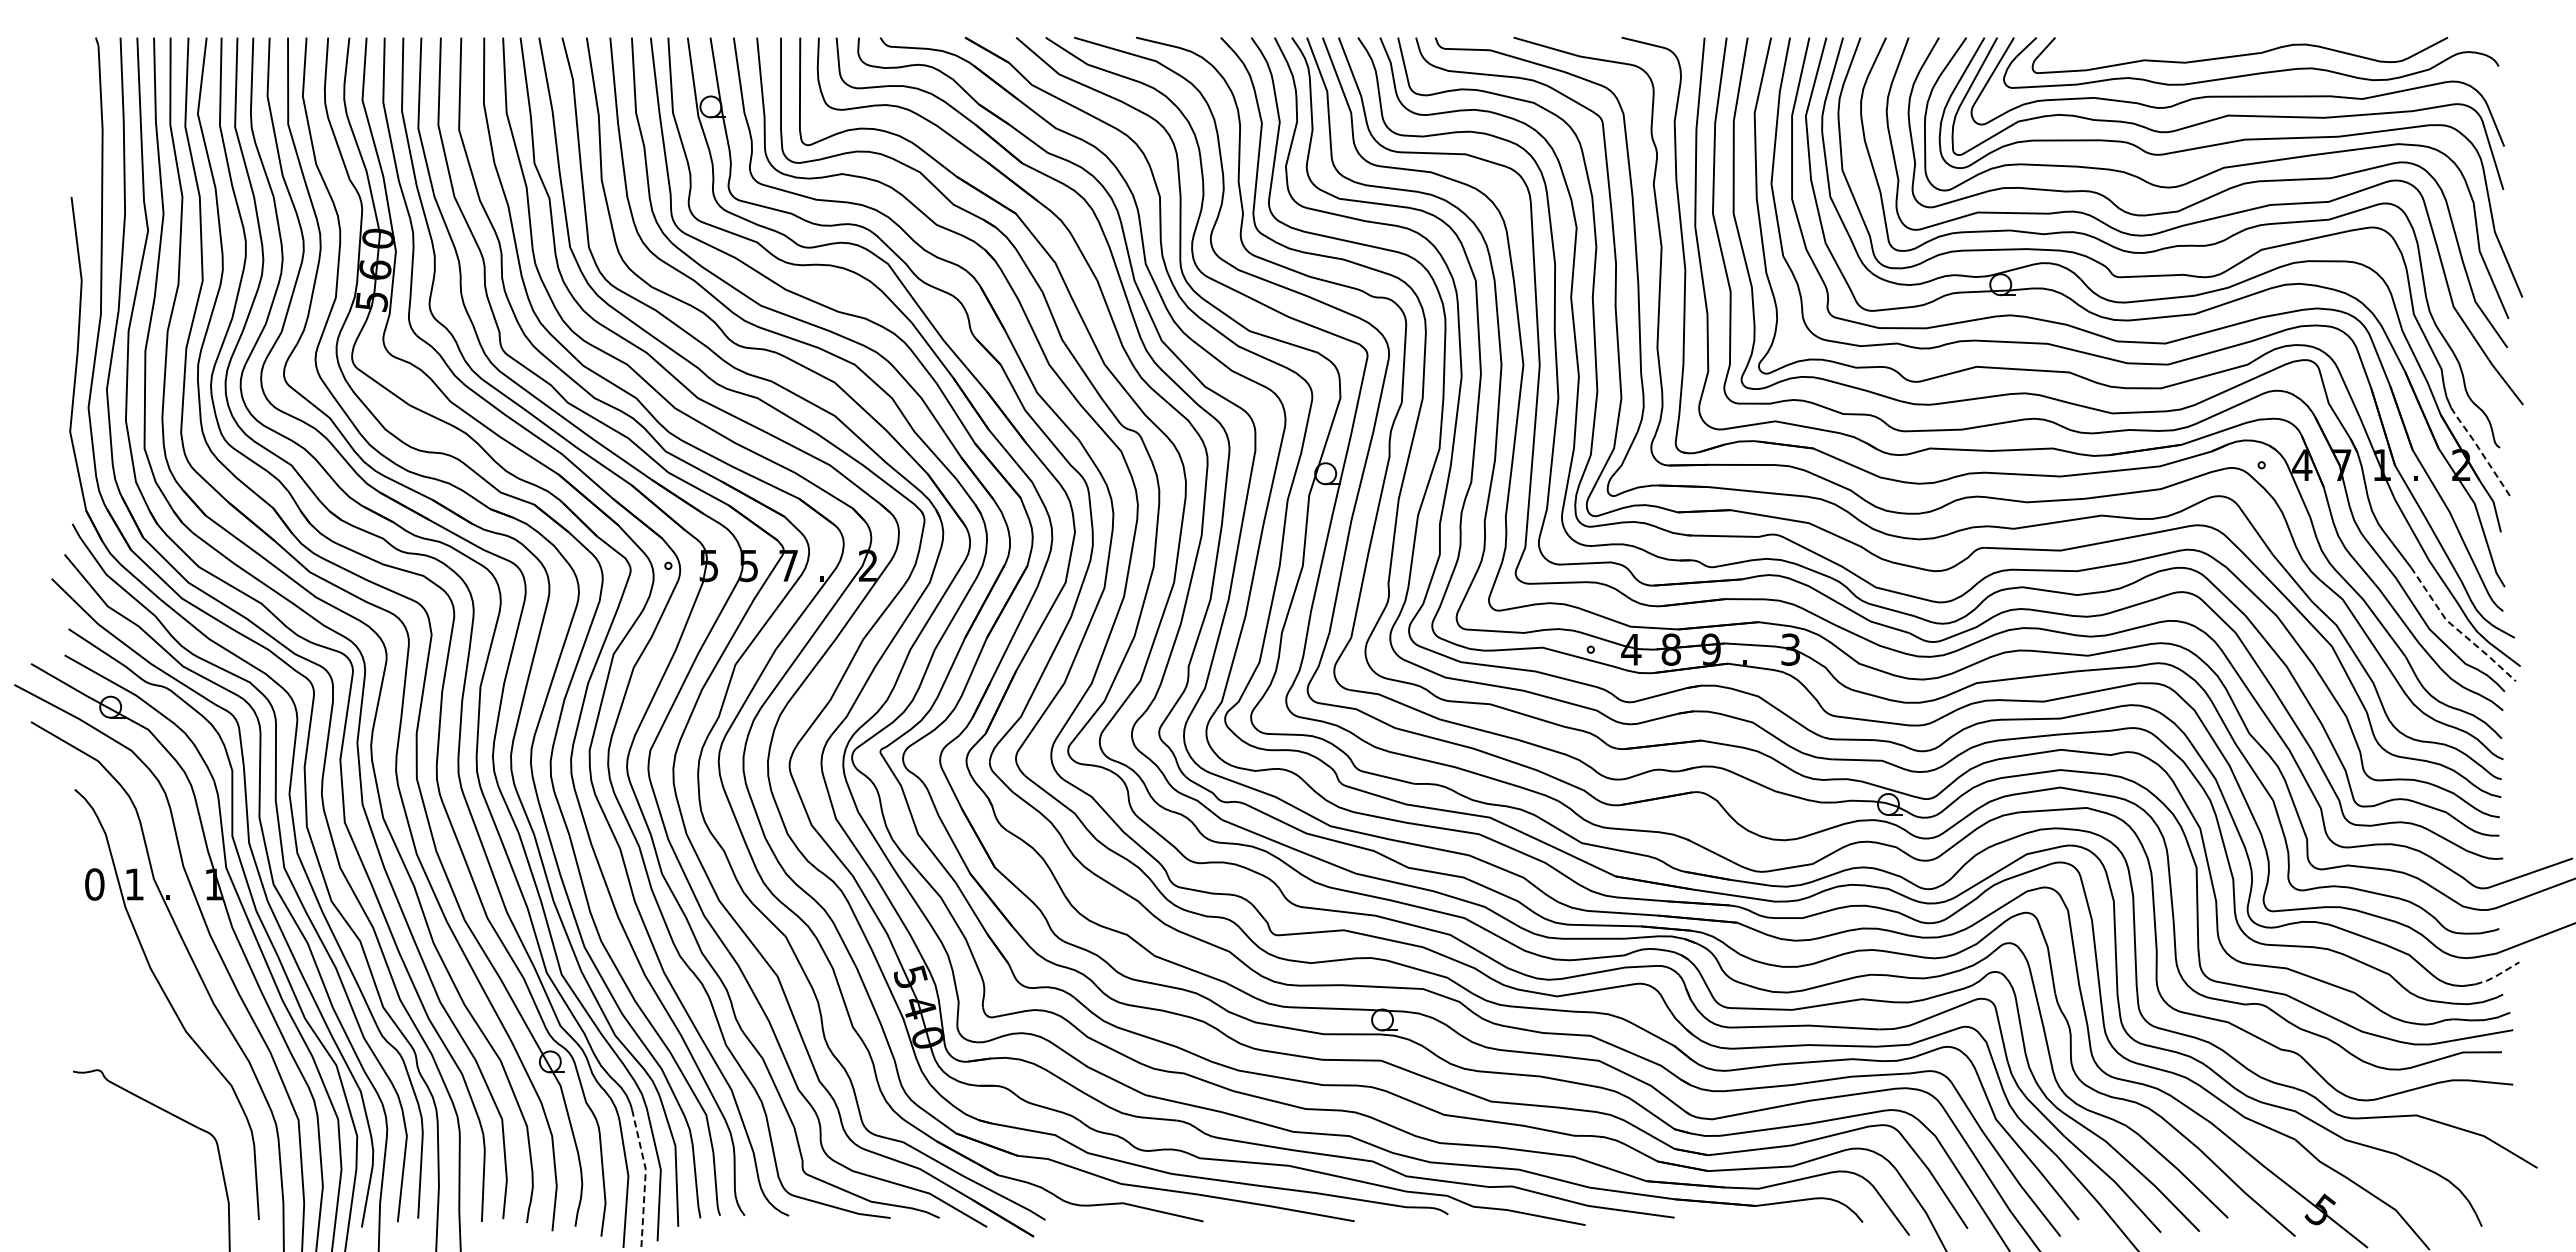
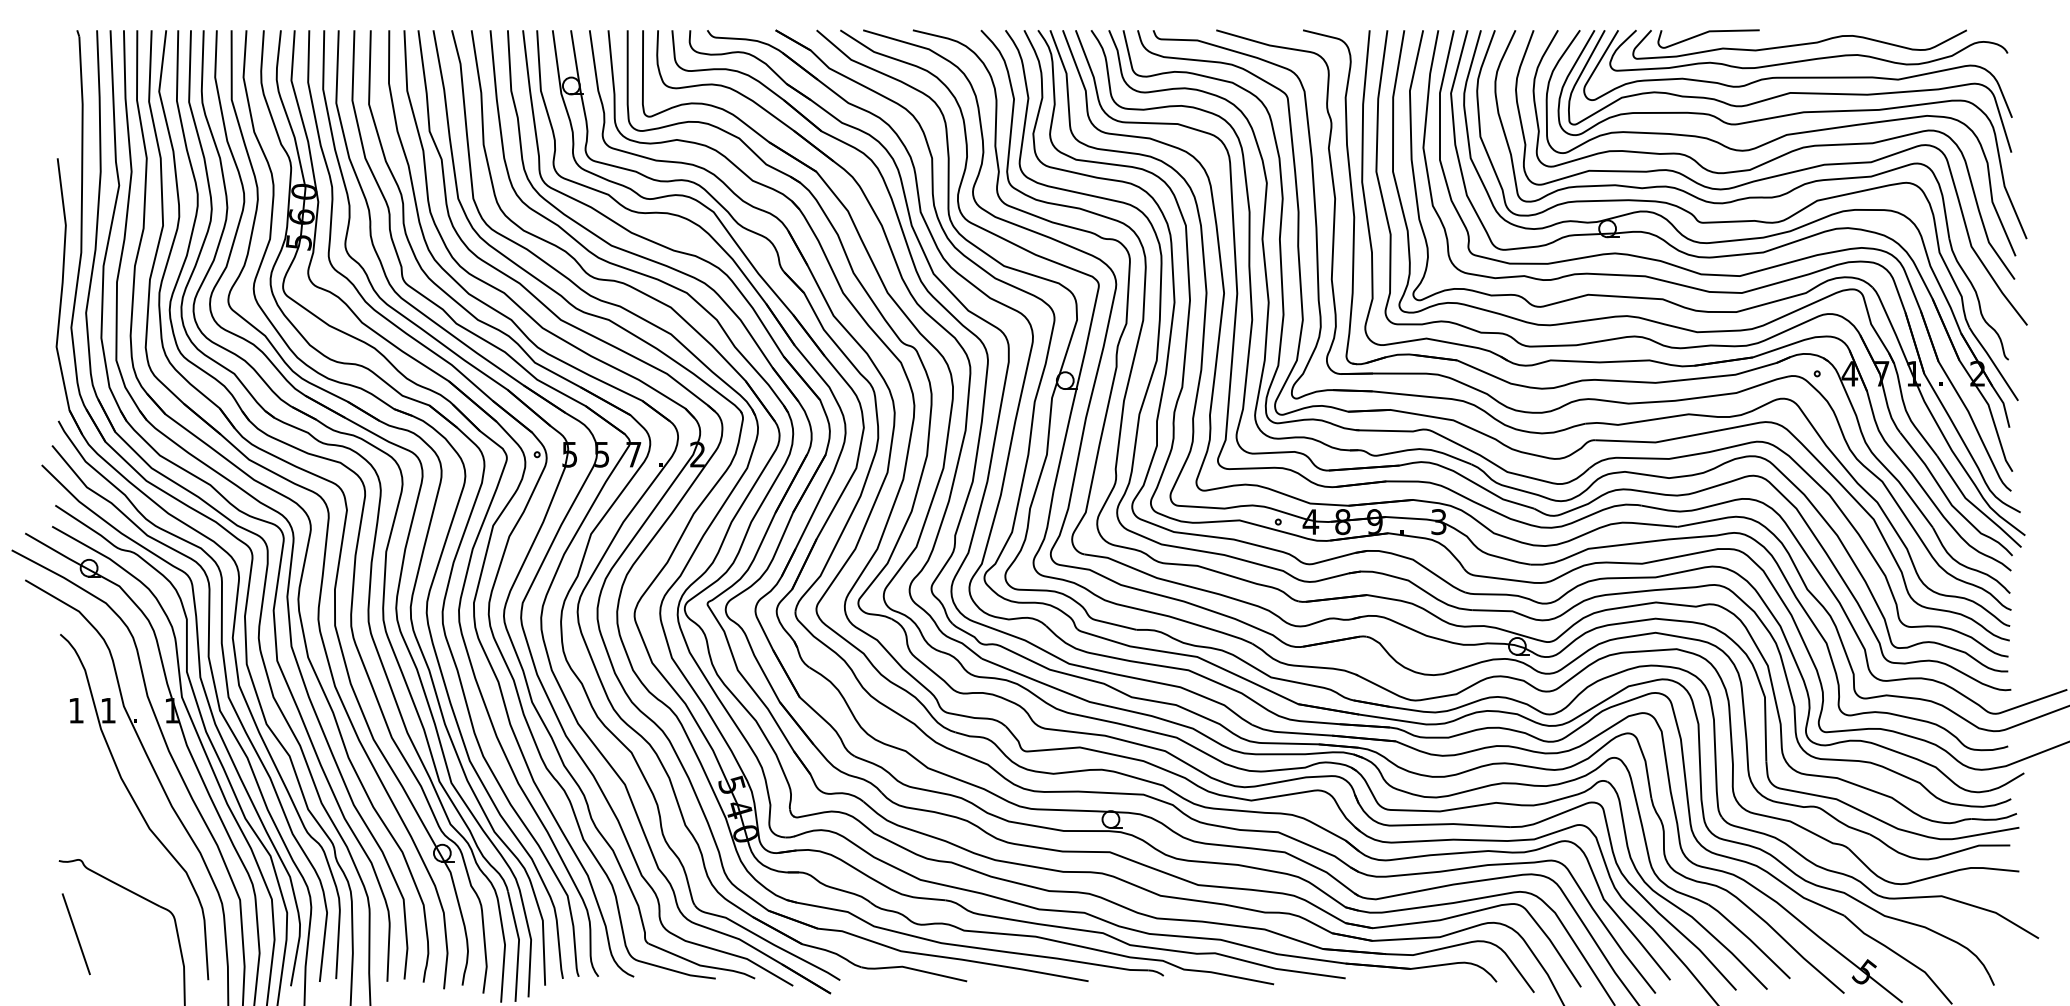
curve: (2123, 41) -> (1706, 33), added
line: (2481, 452) -> (1993, 363), dashed -> solid
line: (2457, 629) -> (1974, 505), dashed -> solid
text: (94, 884) -> (76, 710), 0 -> 1
line: (2497, 975) -> (2006, 783), dashed -> solid
line: (94, 1162) -> (76, 934), added
line: (645, 1177) -> (518, 946), dashed -> solid

